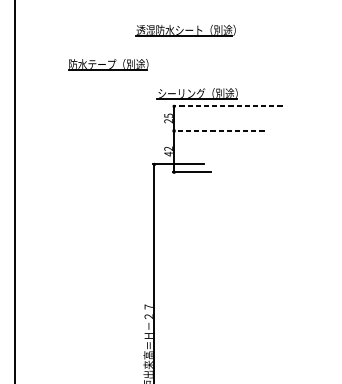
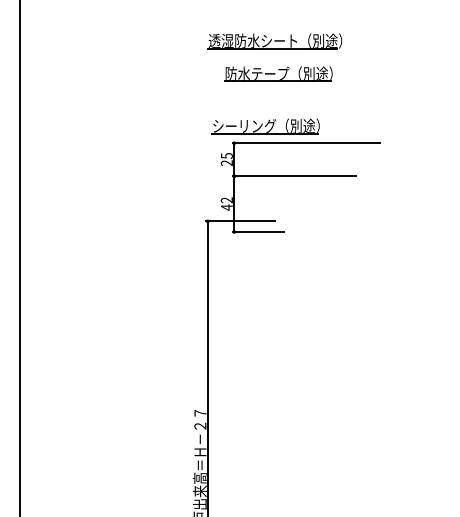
part: (185, 30) -> (274, 41), moved
part: (108, 64) -> (278, 73), moved
line: (227, 106) -> (306, 143), dashed -> solid
line: (218, 131) -> (294, 176), dashed -> solid

